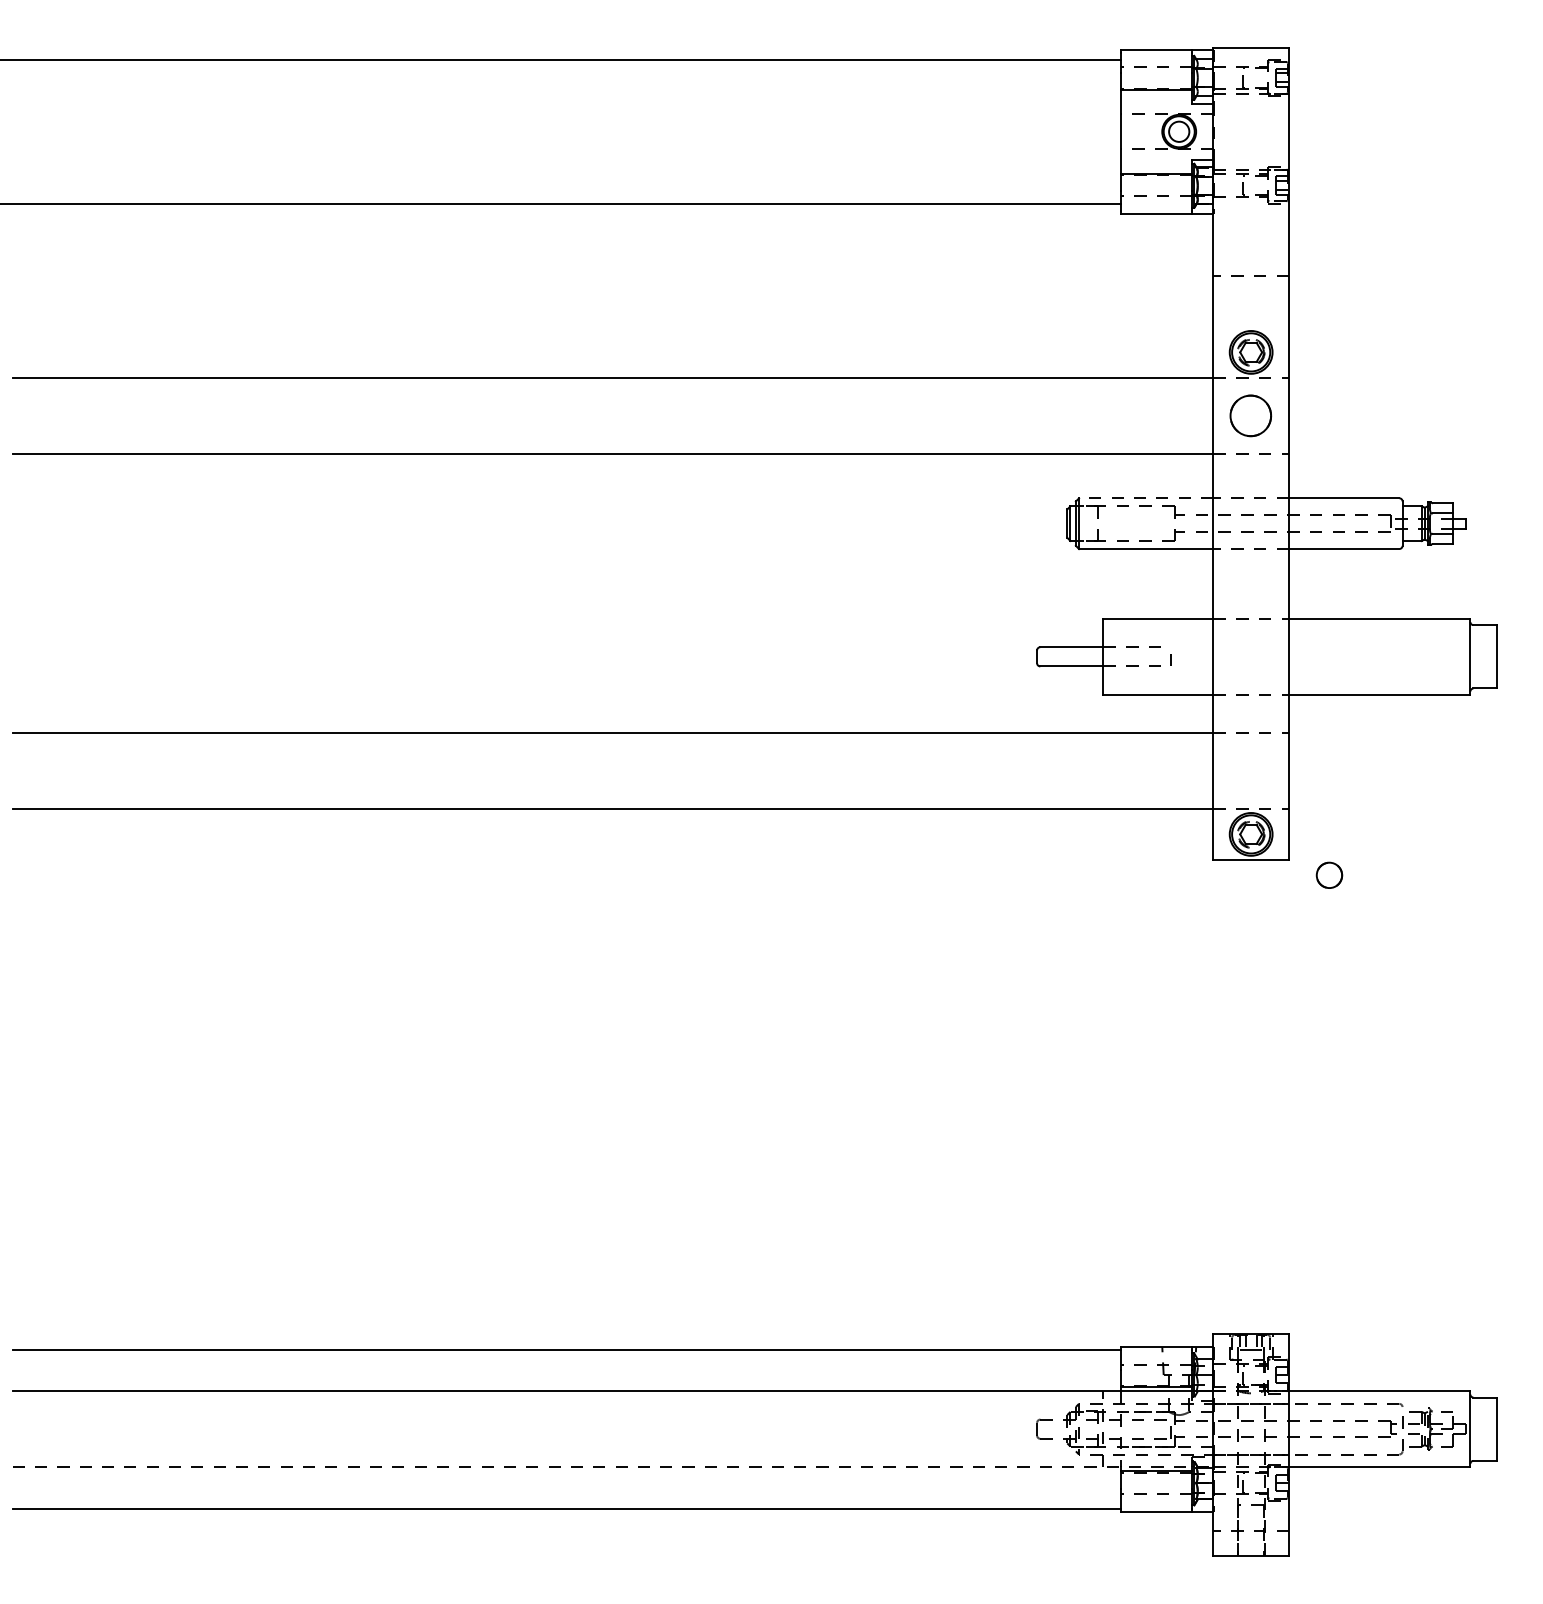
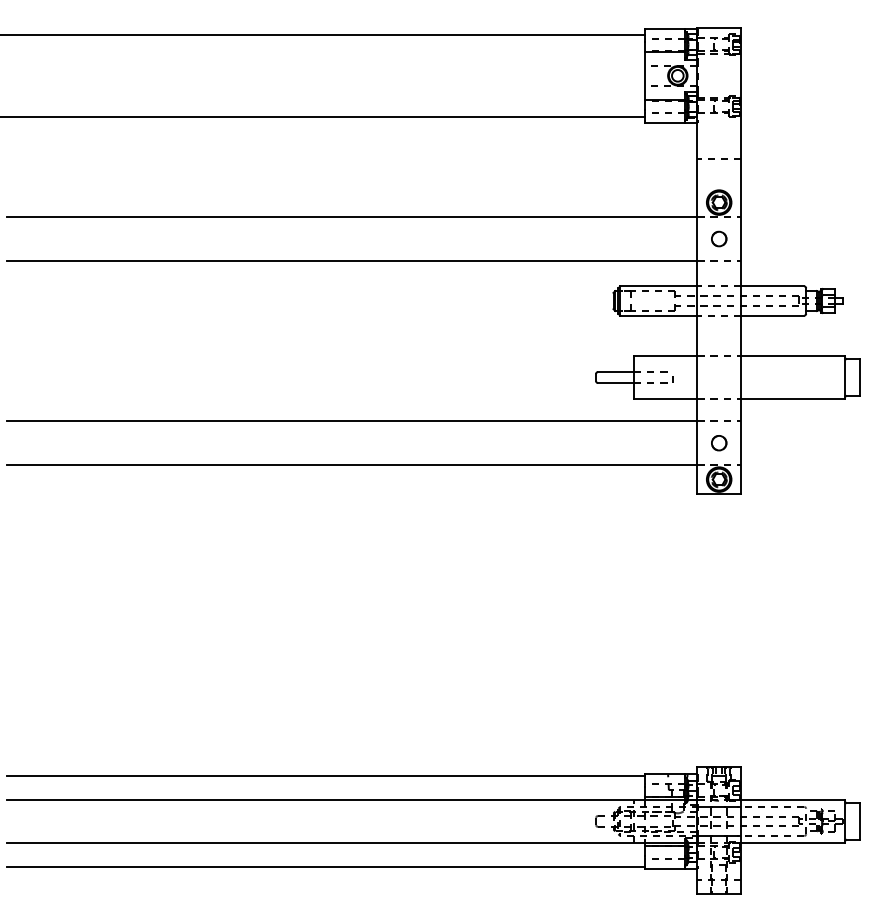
part: (1251, 414) -> (719, 238), size x0.62
line: (1145, 498) -> (658, 286), dashed -> solid
circle: (1330, 875) -> (719, 443), moved
line: (613, 1467) -> (352, 843), dashed -> solid

